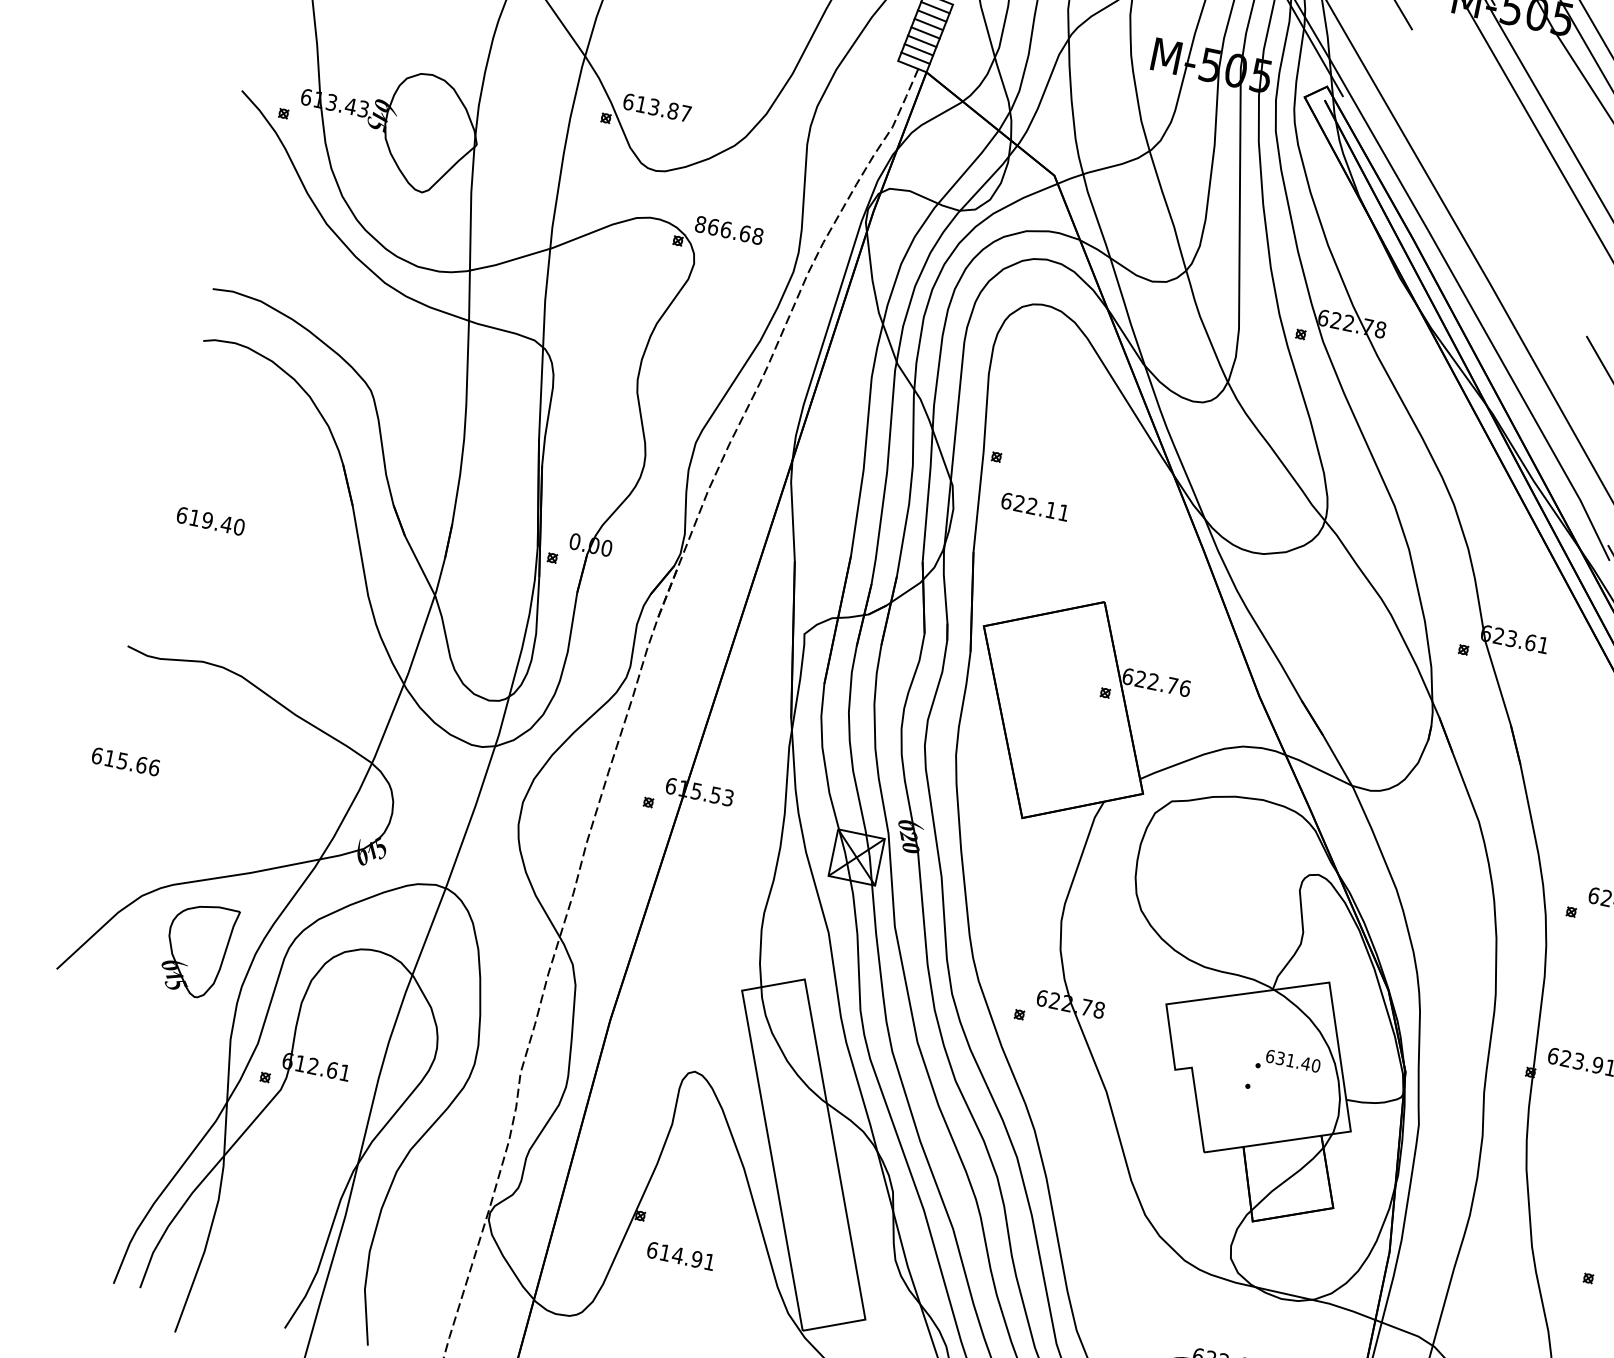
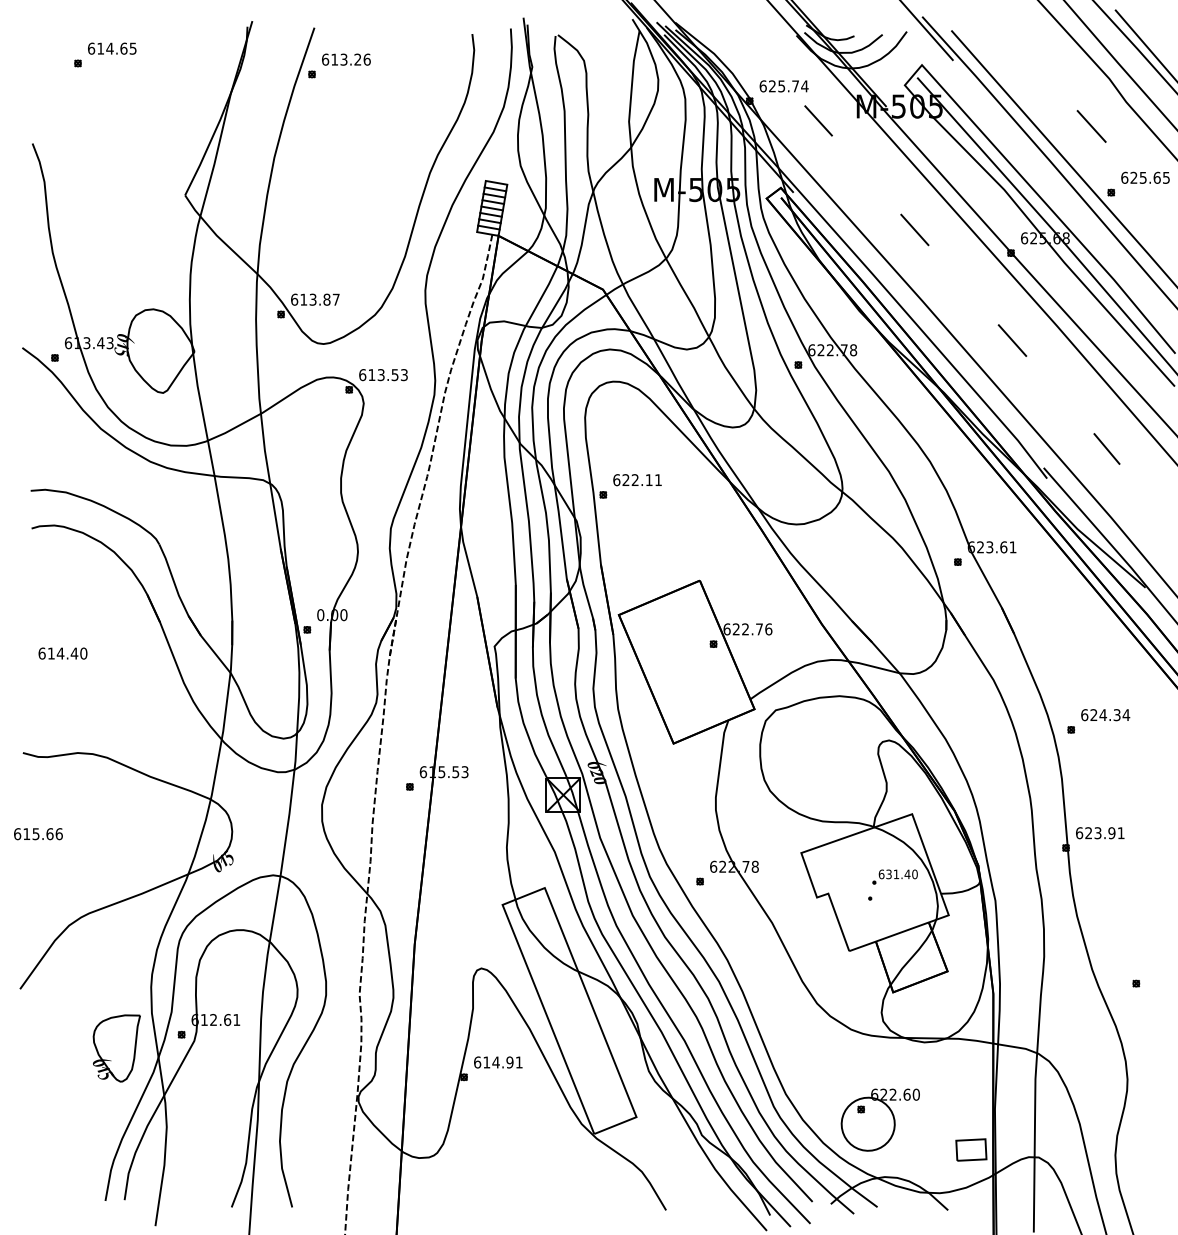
line: (1498, 181) -> (914, 229), added
text: (729, 231) -> (383, 375), 866.68 -> 613.53
text: (1035, 507) -> (637, 480), moved
text: (207, 520) -> (60, 653), 619.40 -> 614.40
part: (198, 950) -> (116, 1048), moved
text: (681, 1256) -> (498, 1062), moved

